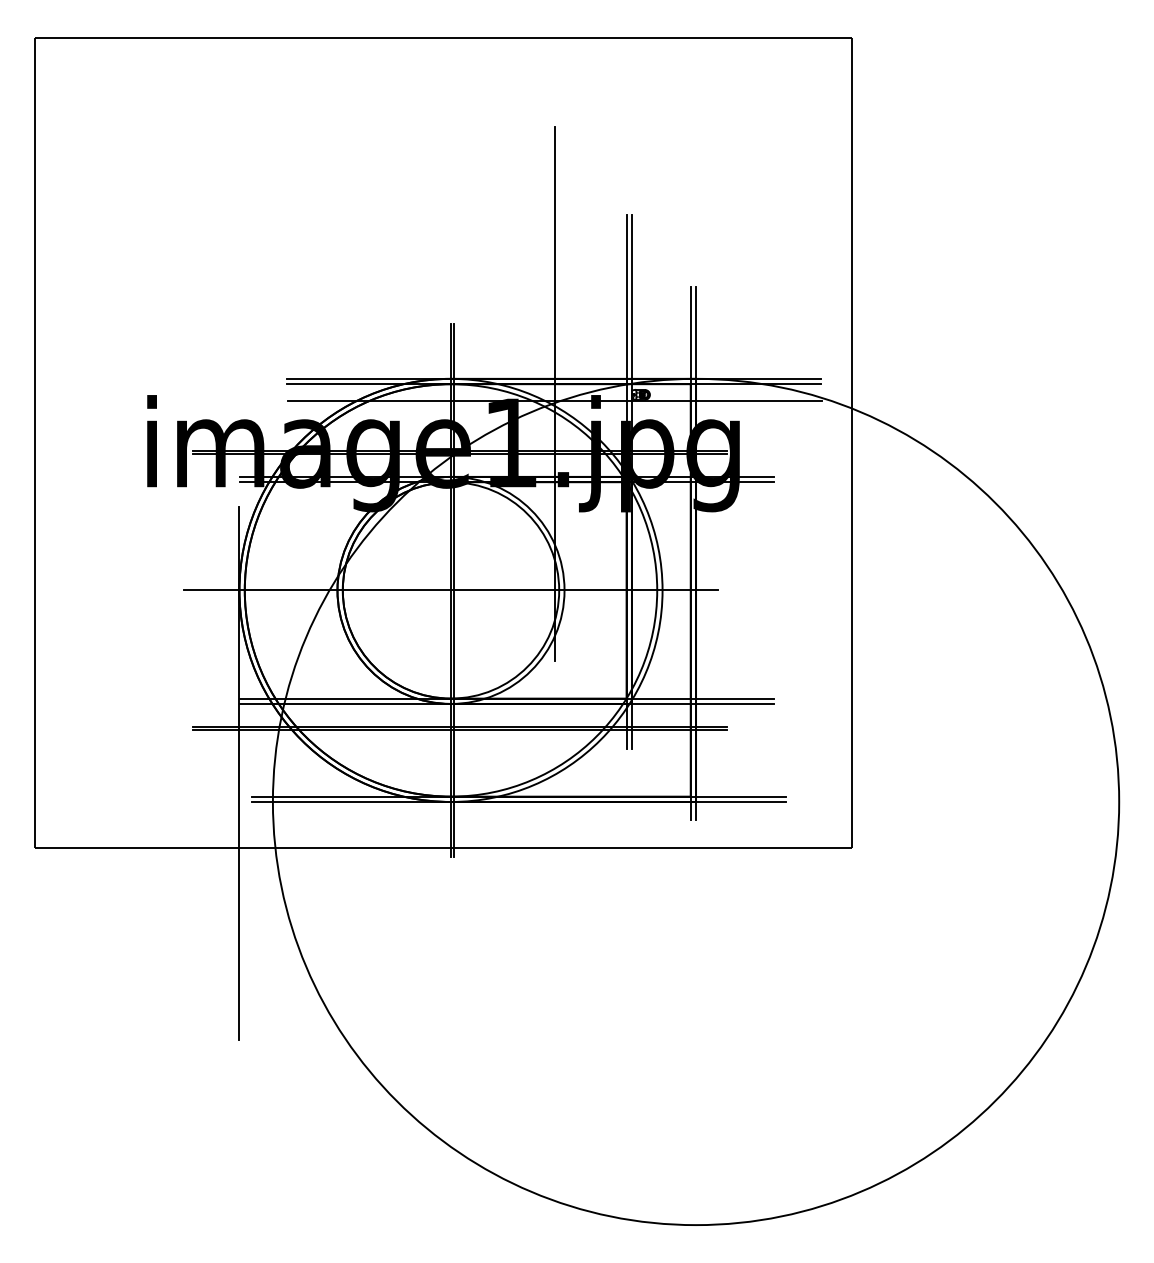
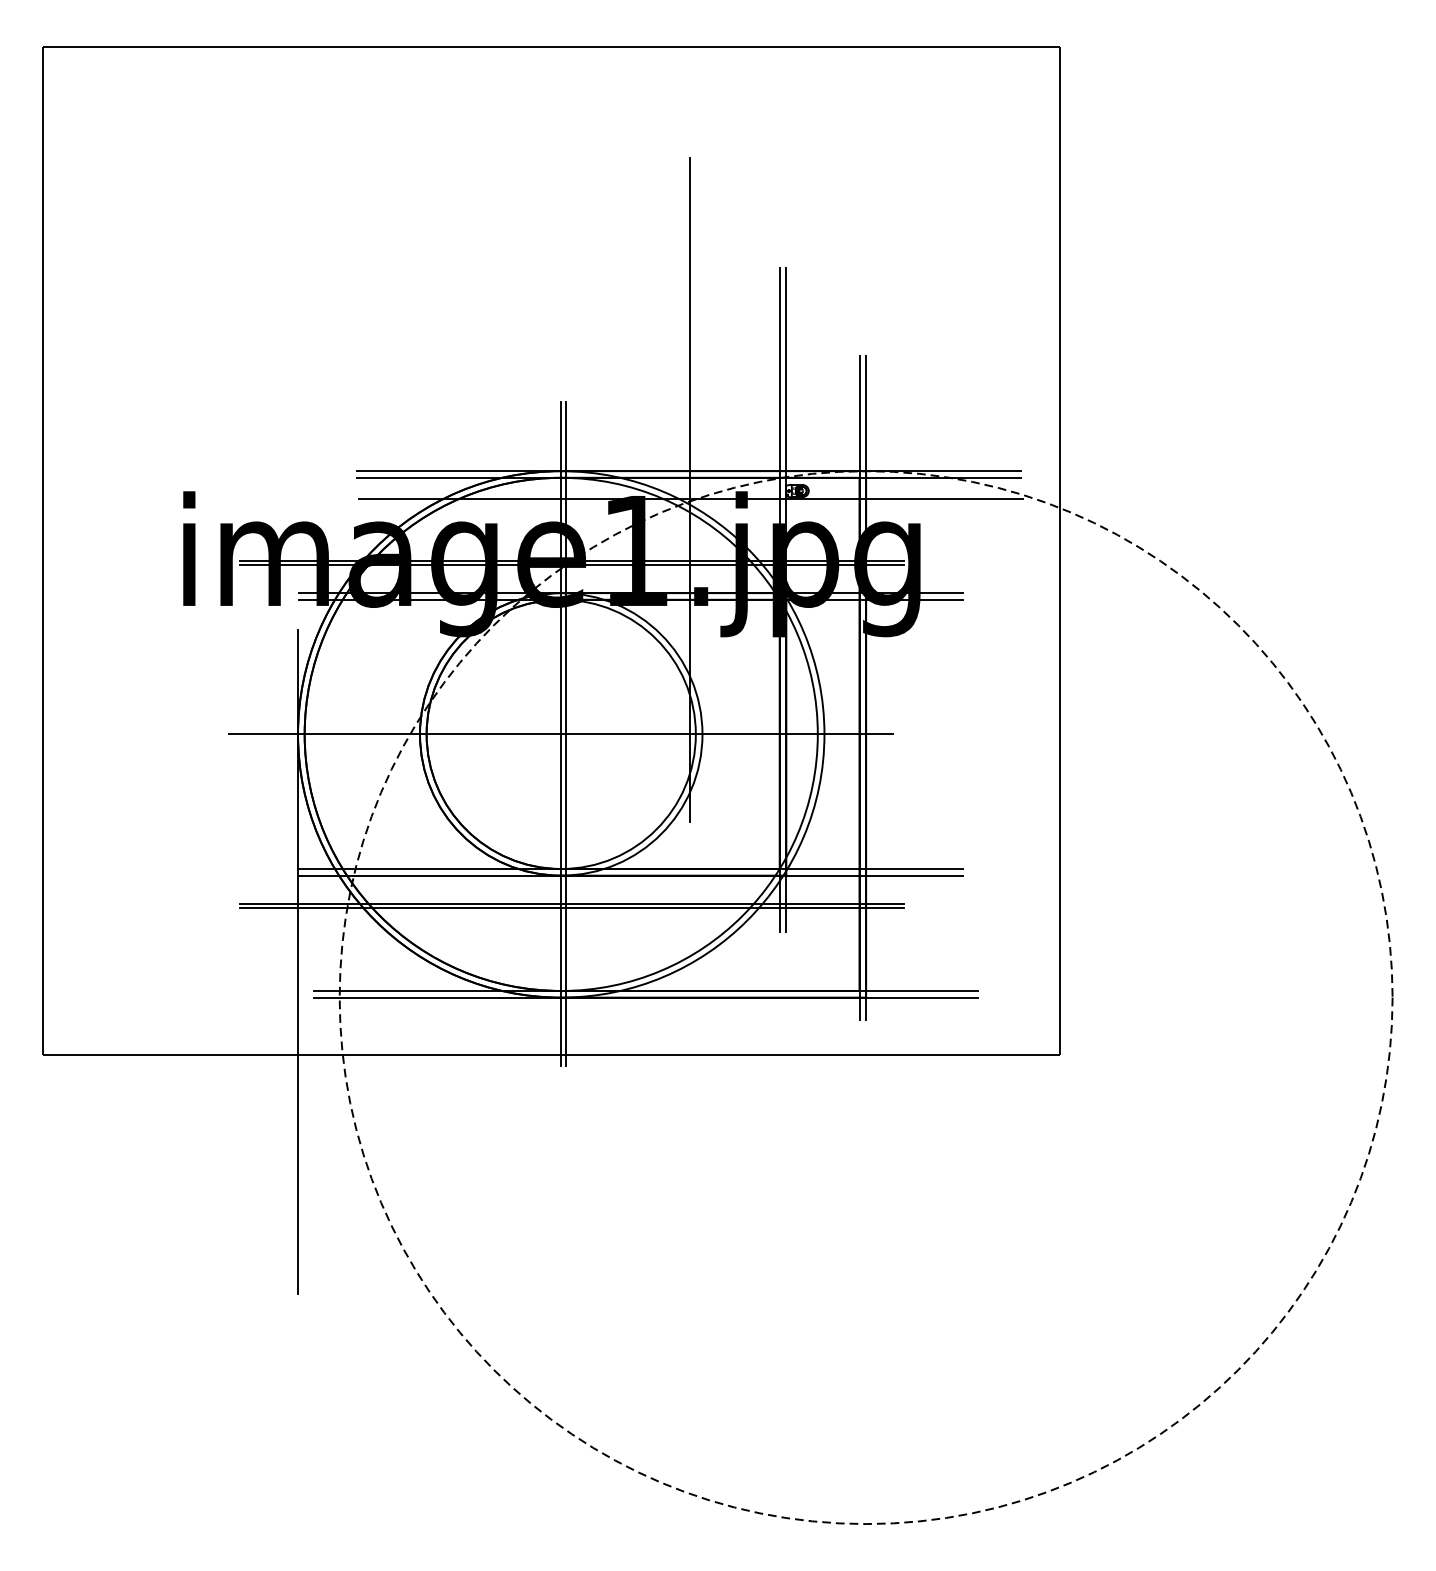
circle: (695, 801) -> (865, 997), solid -> dashed

